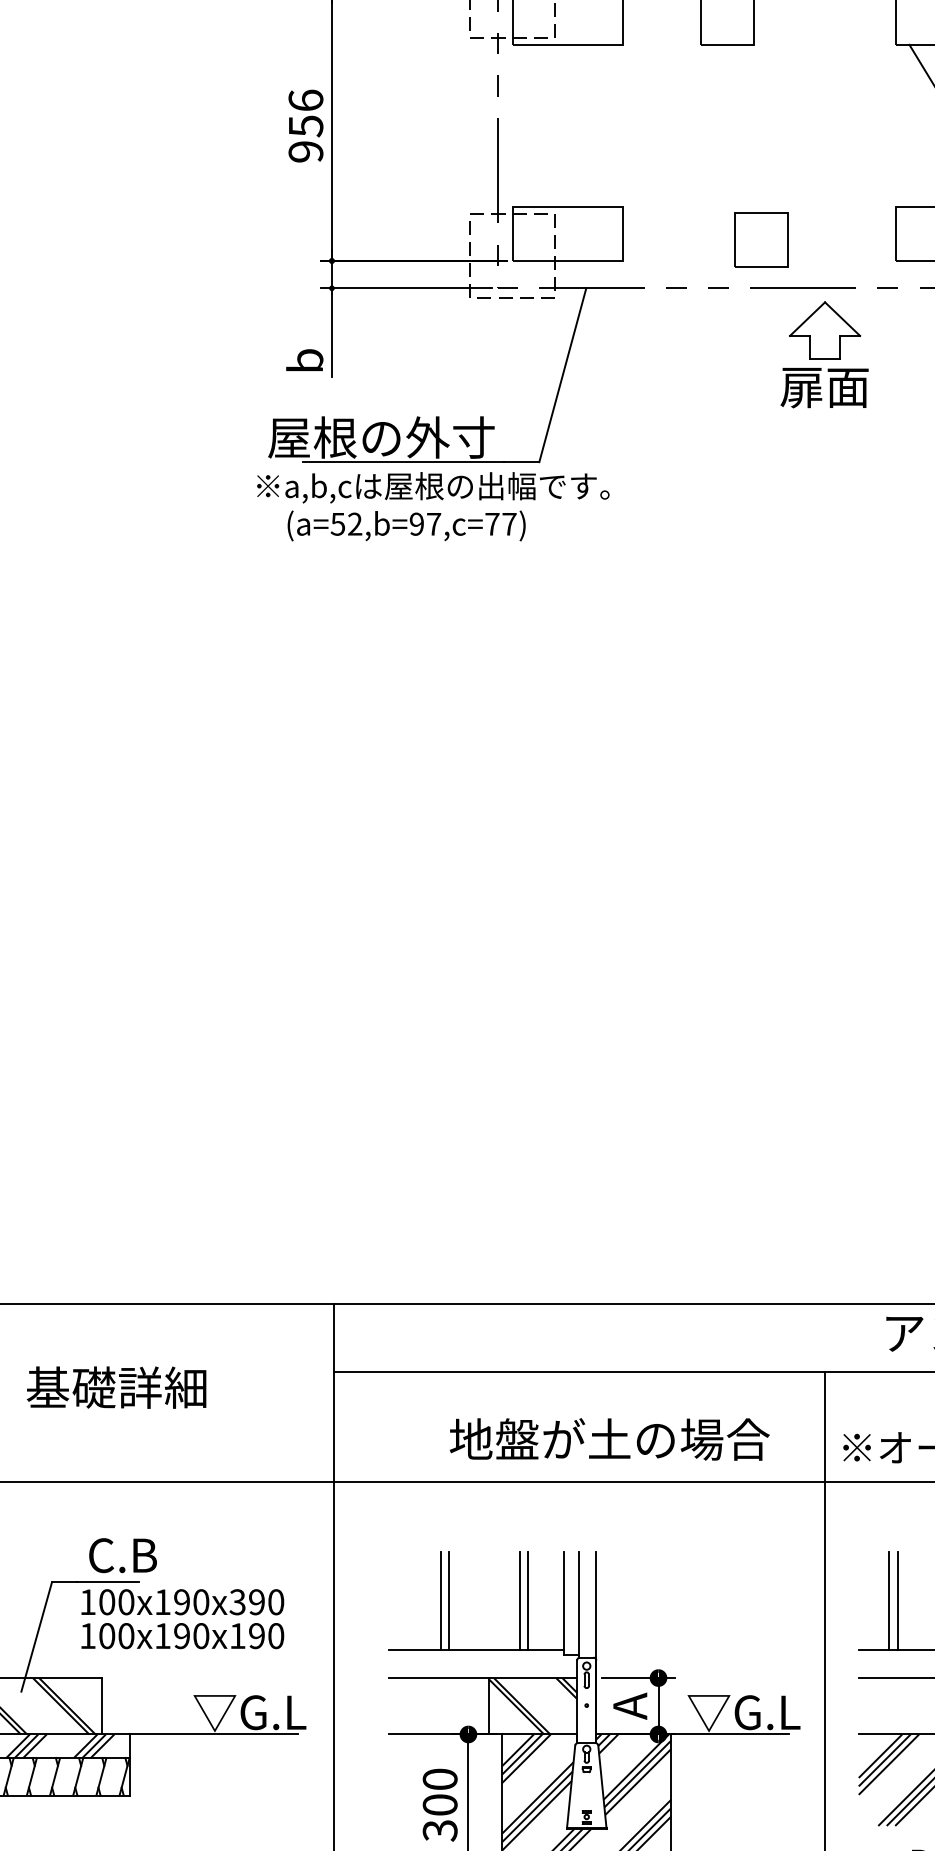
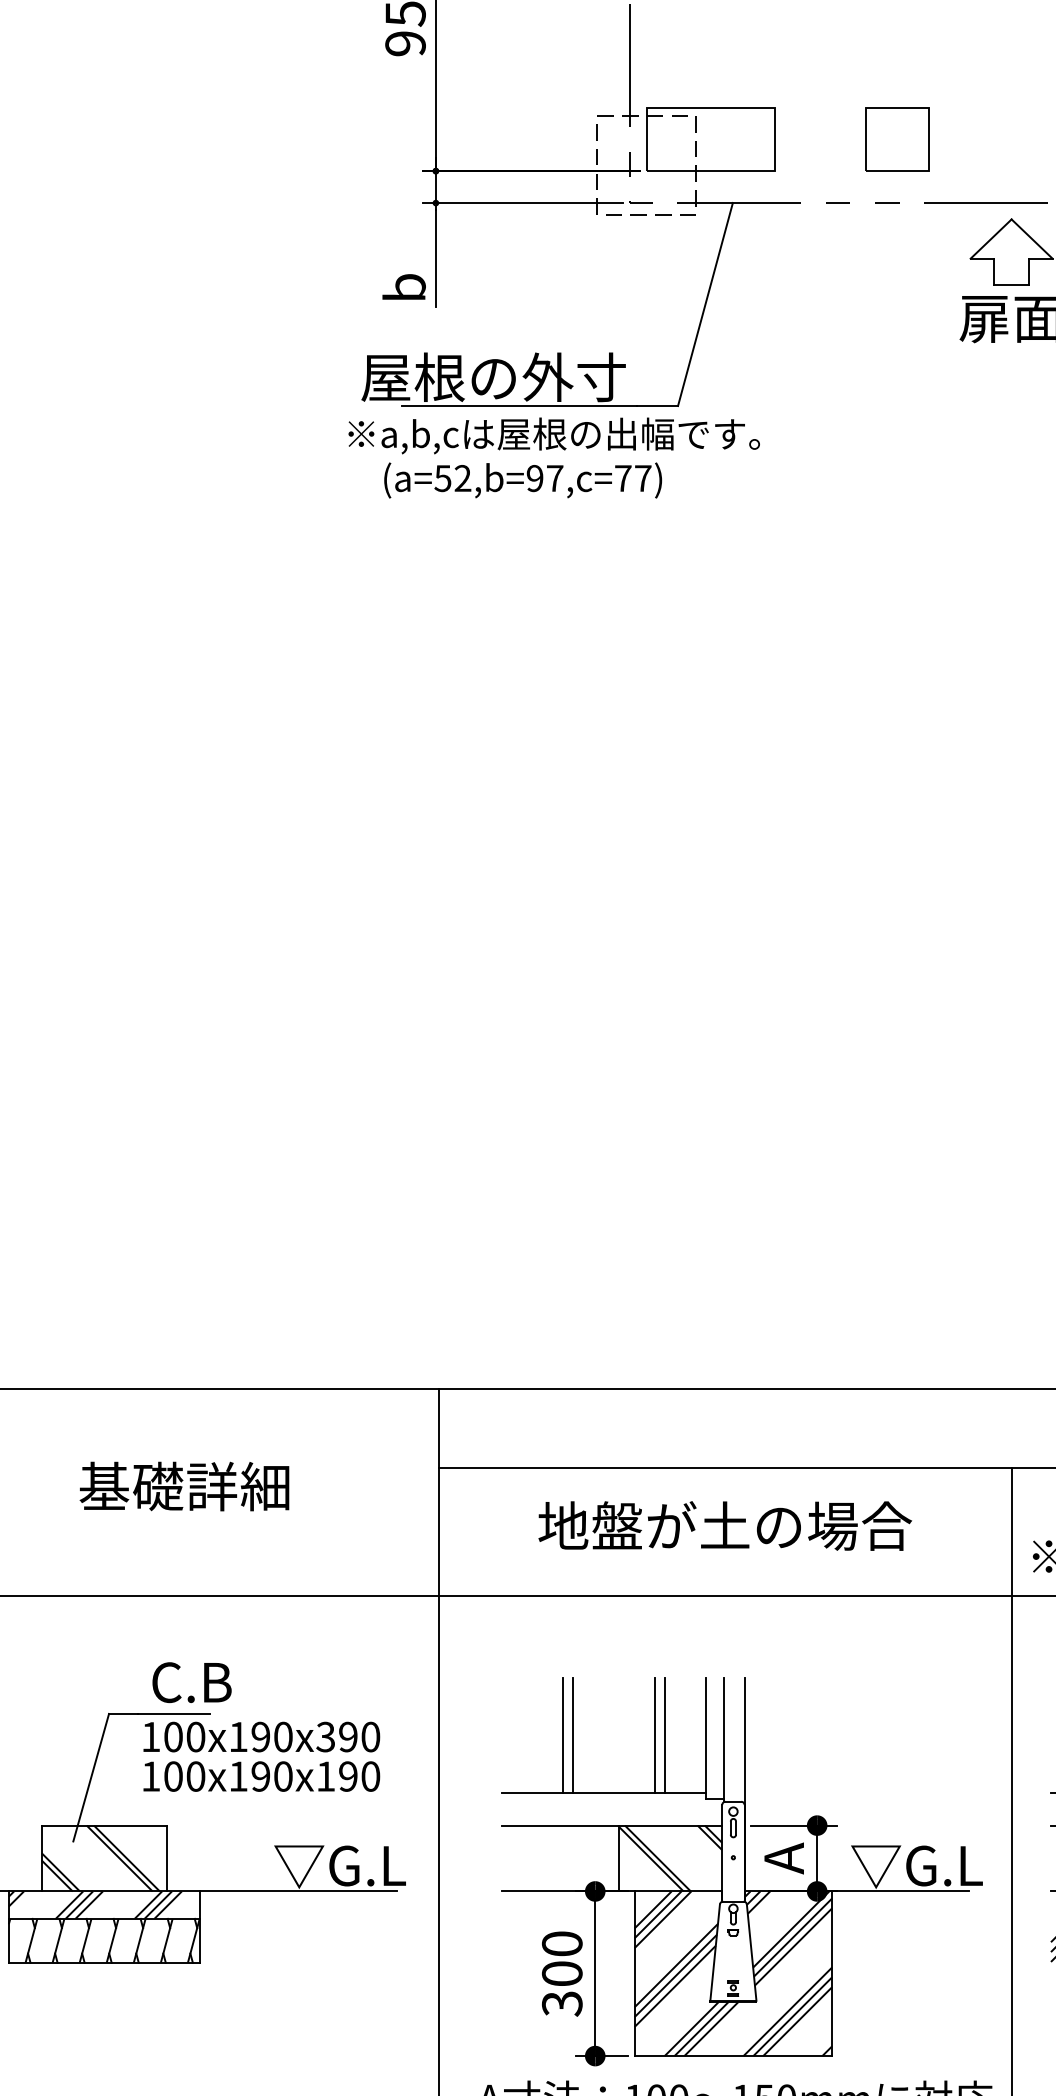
part: (761, 239) -> (897, 139), moved
text: (609, 1439) -> (724, 1526), moved

